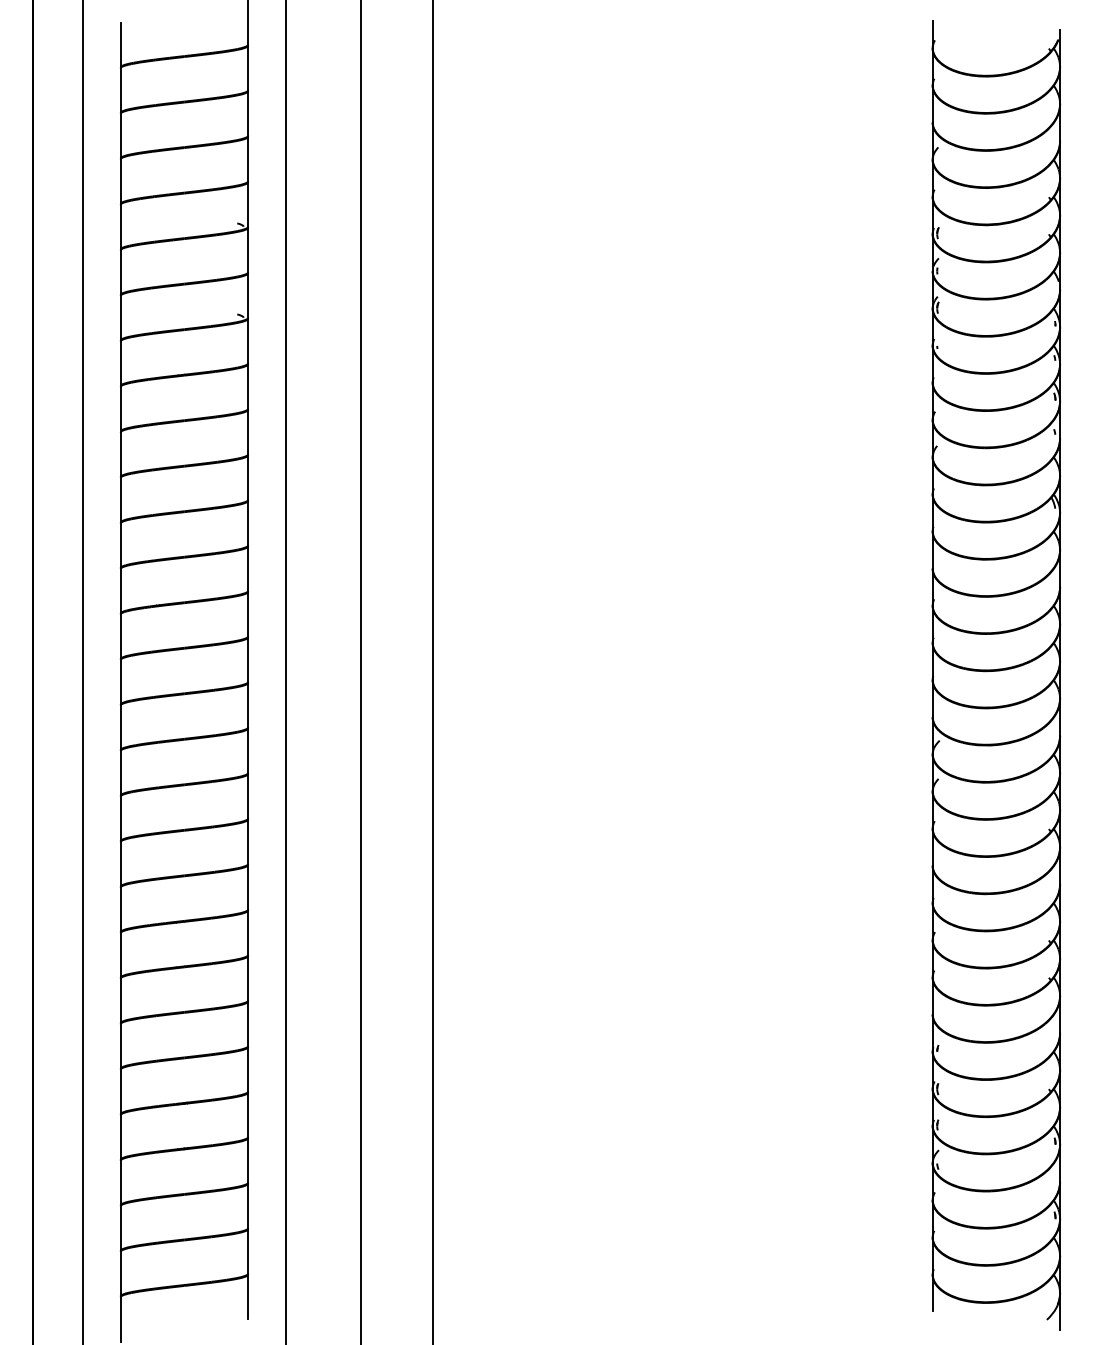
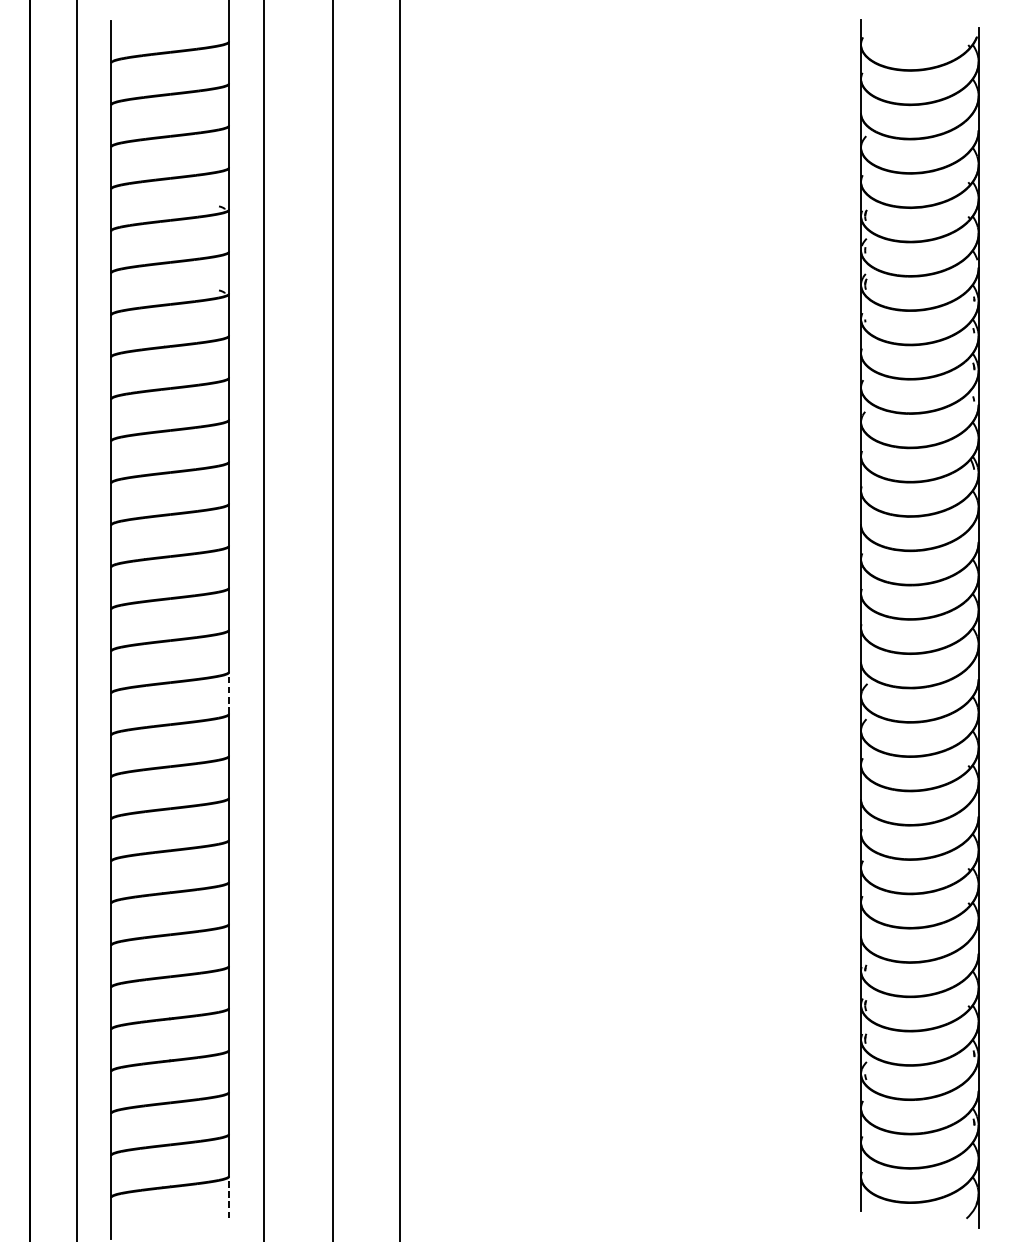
line: (248, 750) -> (229, 693), solid -> dashed
line: (248, 1296) -> (229, 1197), solid -> dashed

